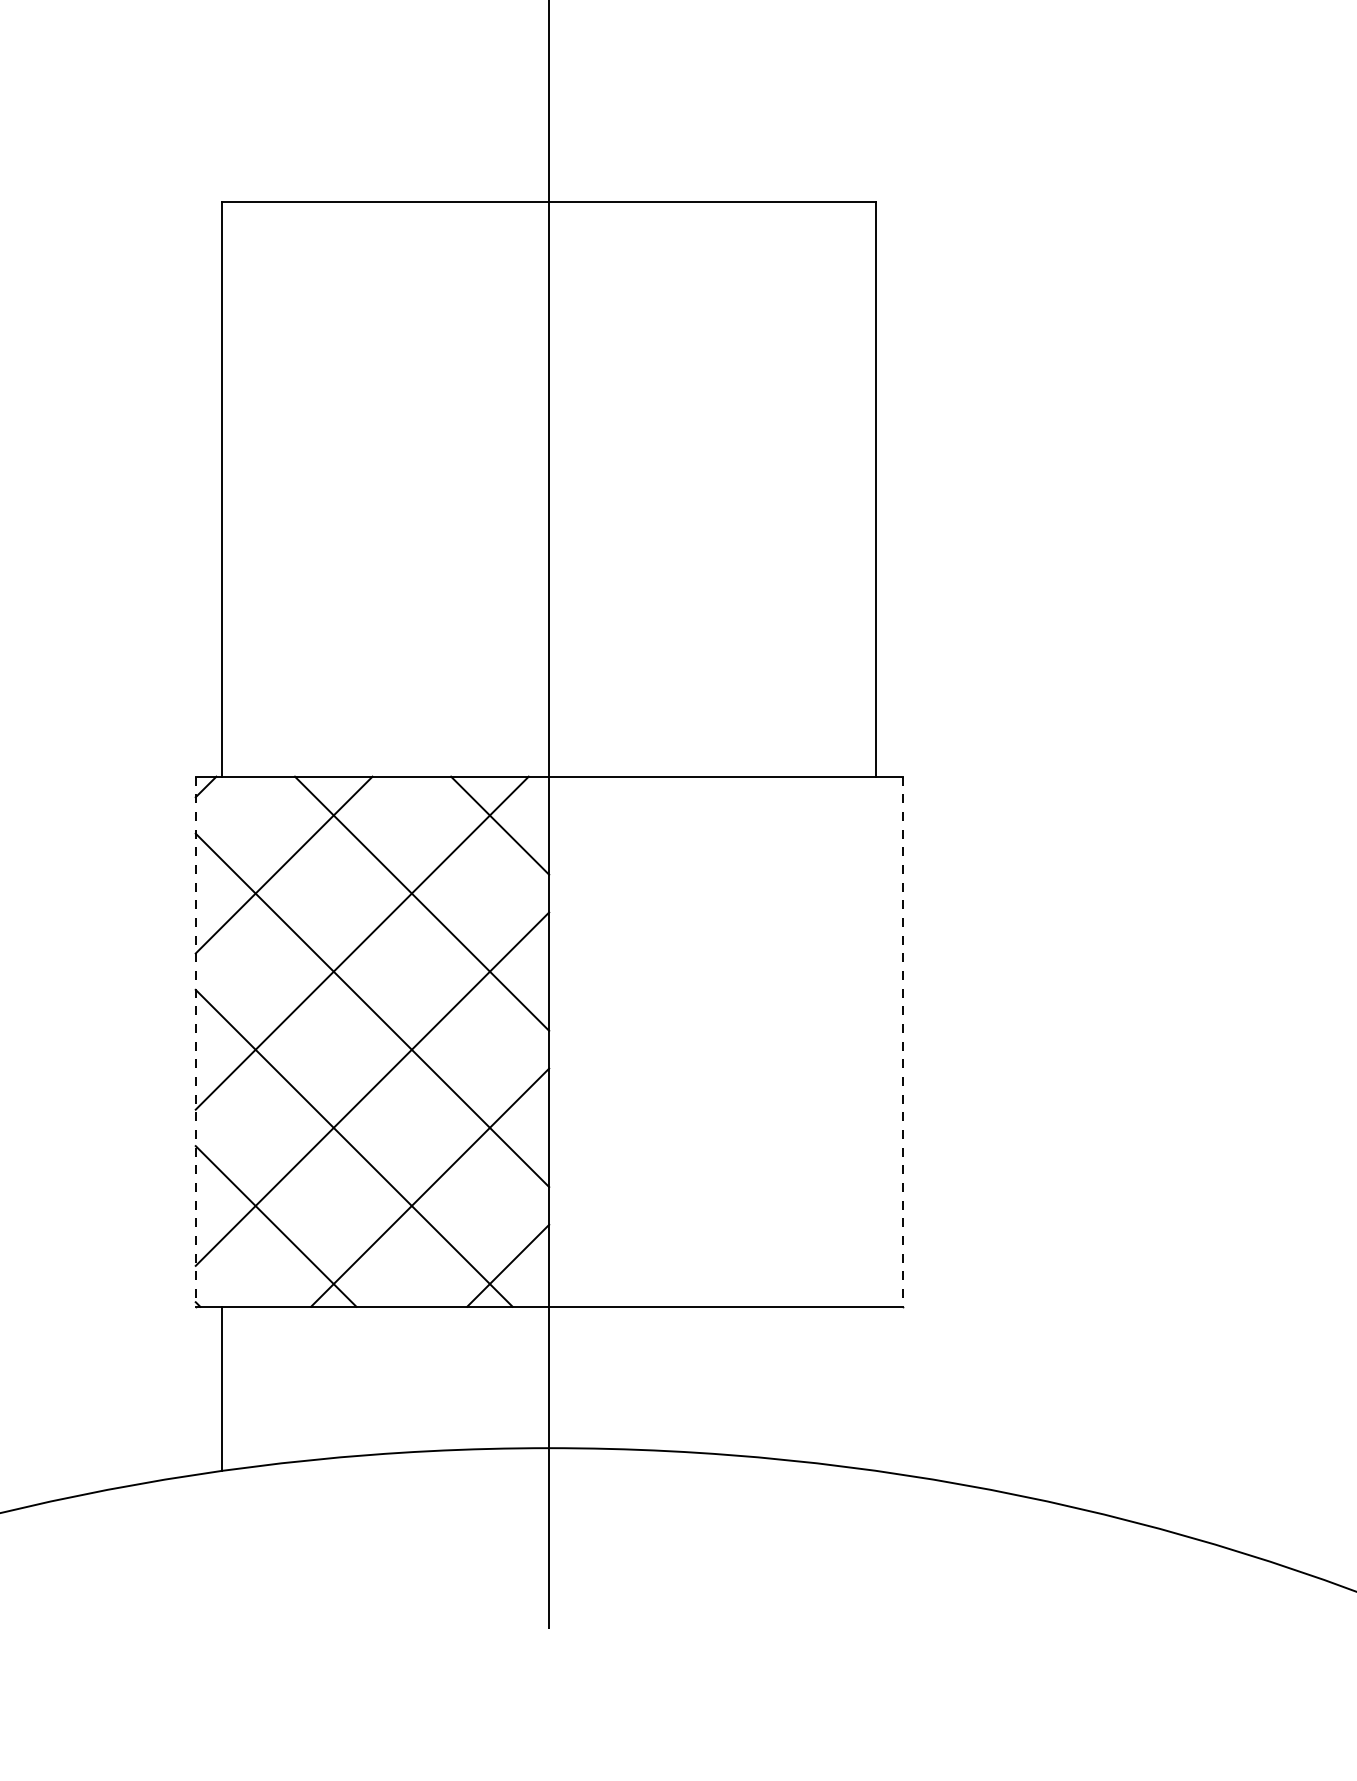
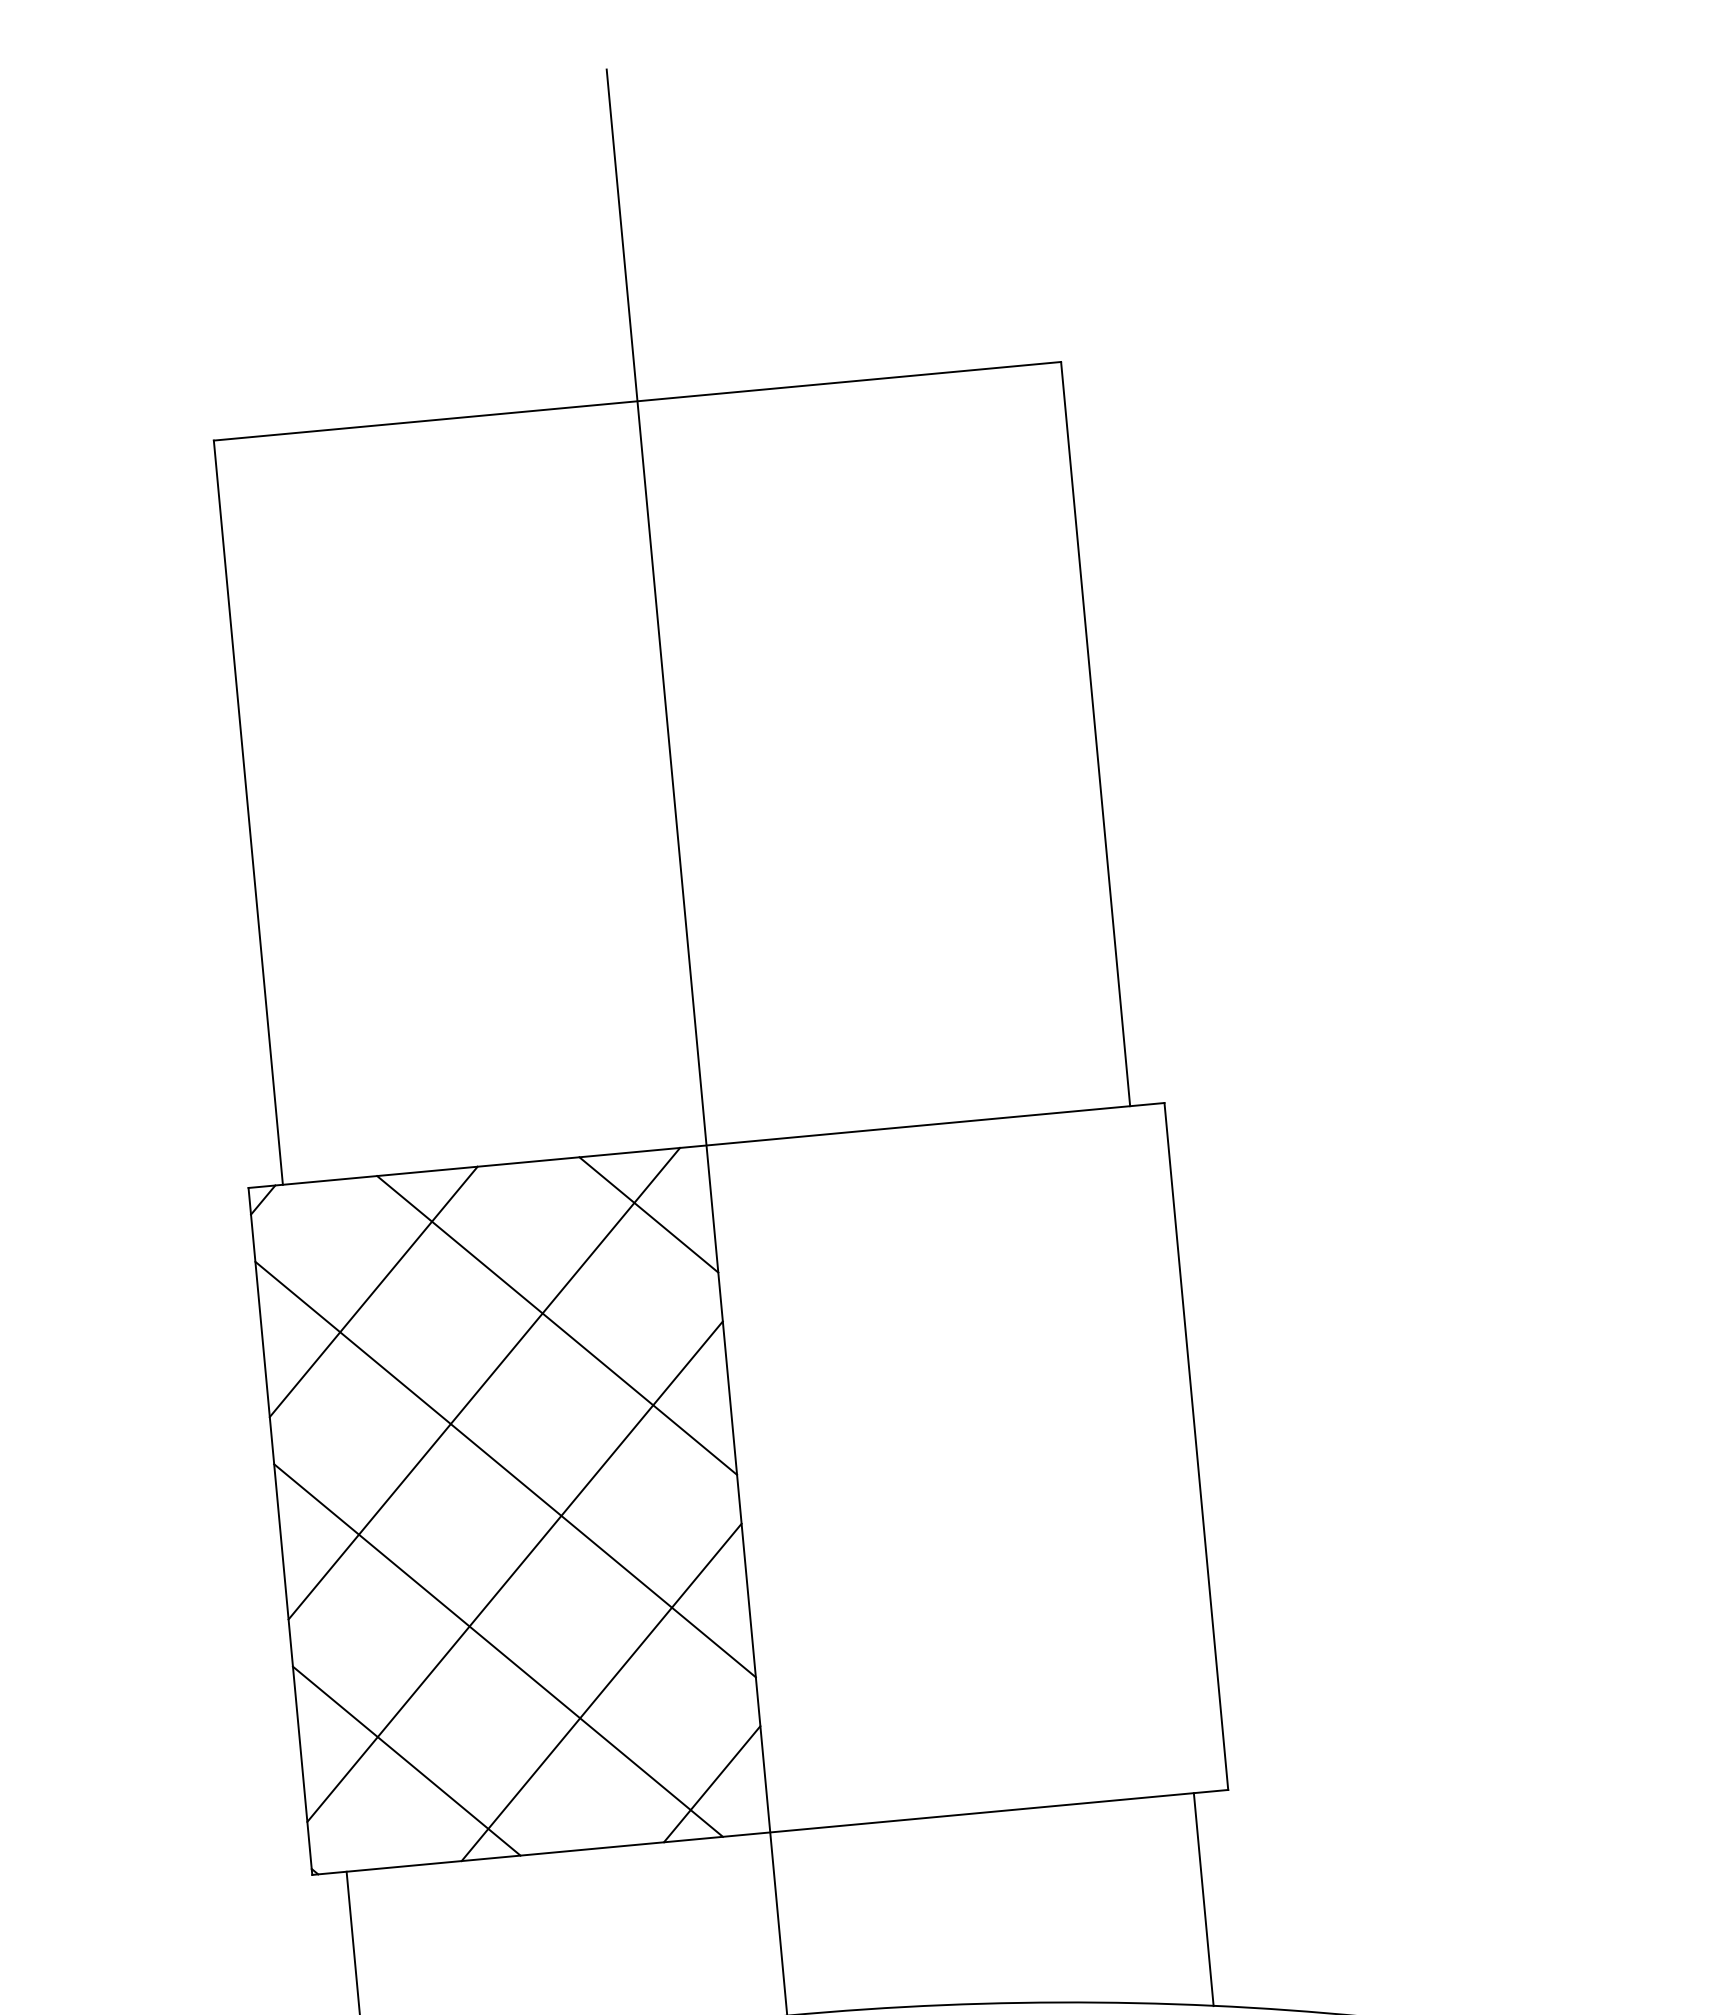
line: (195, 1042) -> (280, 1532), dashed -> solid
line: (902, 1042) -> (1196, 1447), dashed -> solid
line: (876, 1388) -> (1204, 1898), added

